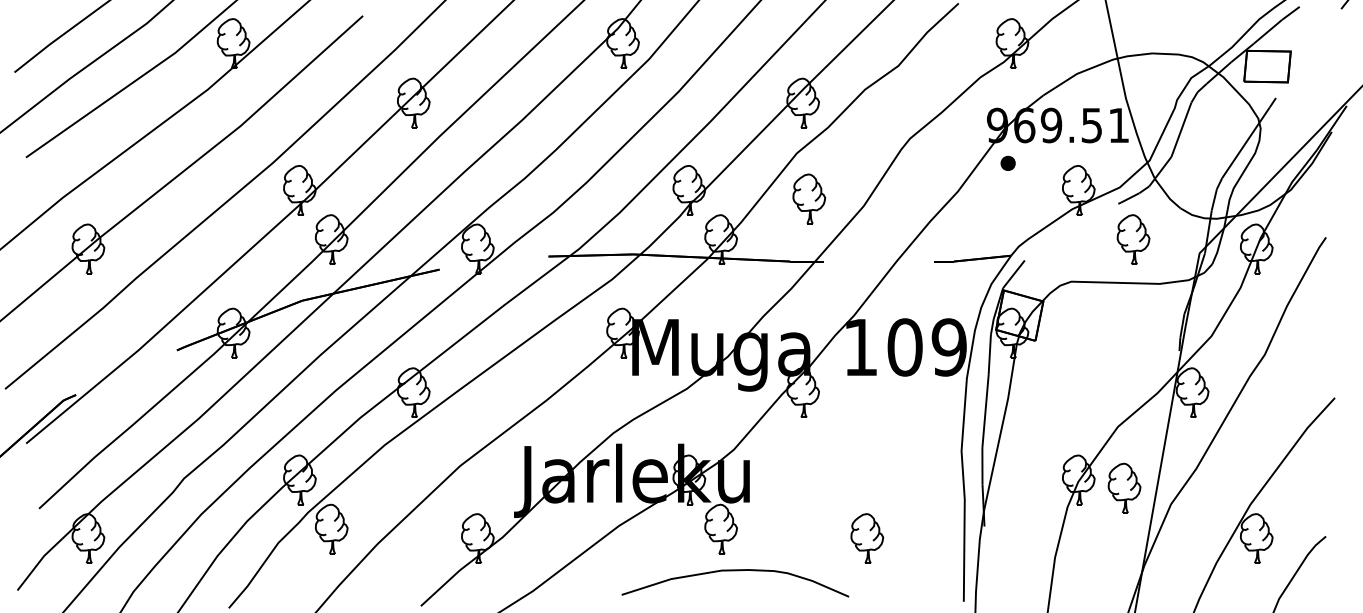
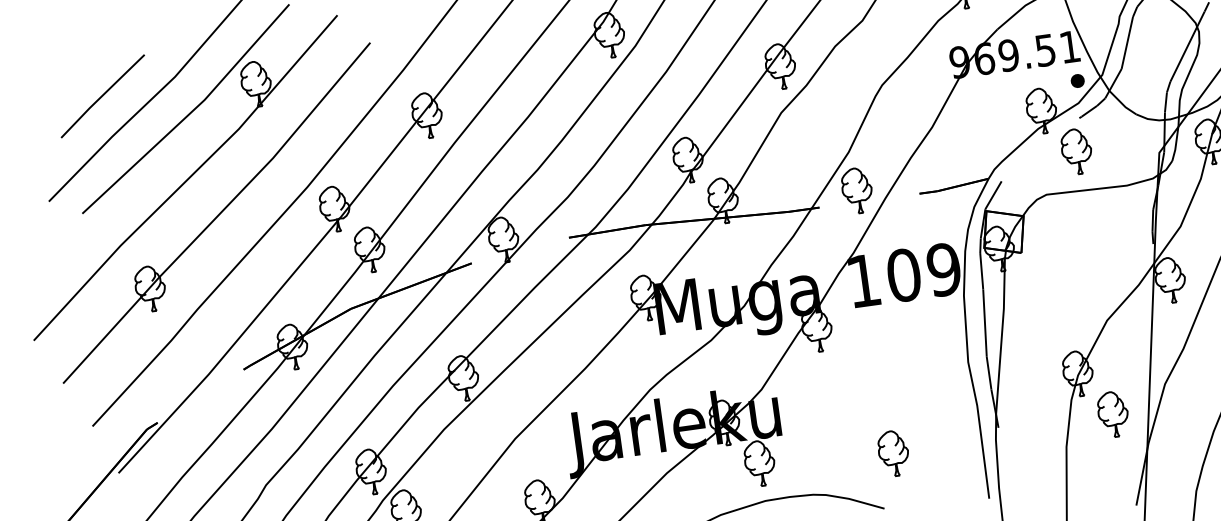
part: (1007, 162) -> (1077, 80), moved
part: (809, 198) -> (857, 190), moved
part: (1133, 239) -> (1076, 151), moved
part: (1124, 487) -> (1113, 413), moved

